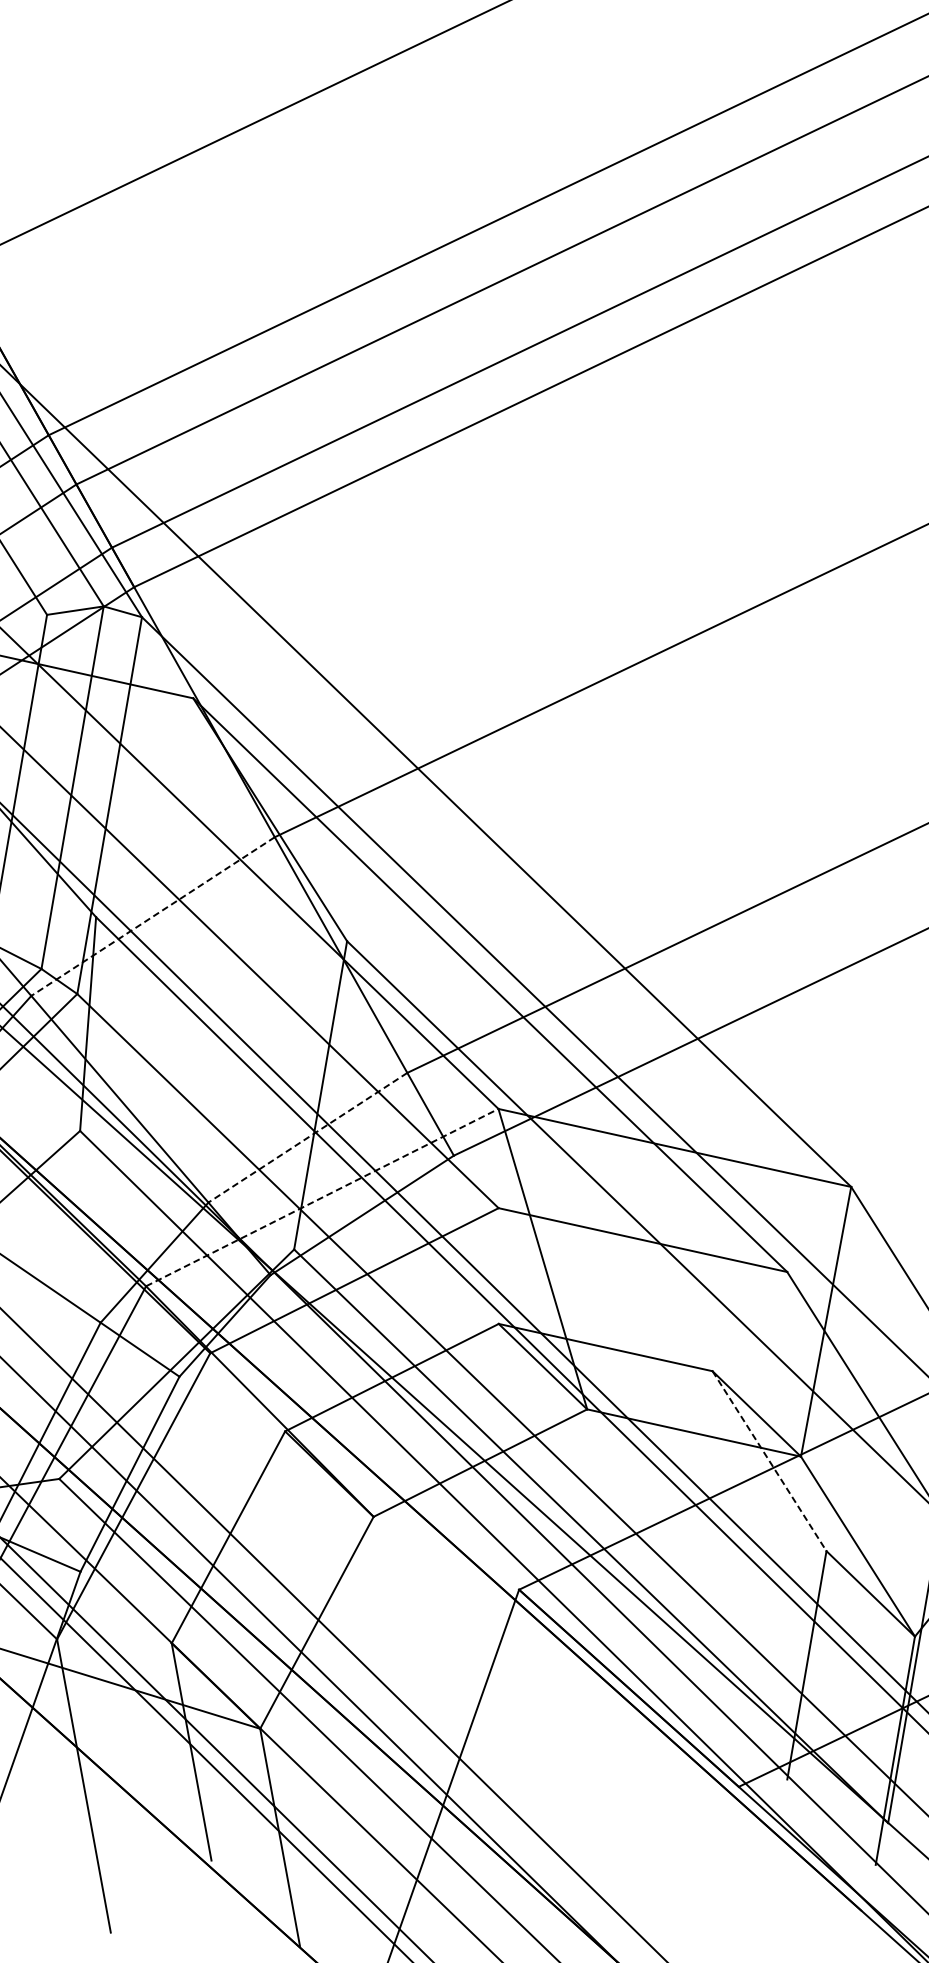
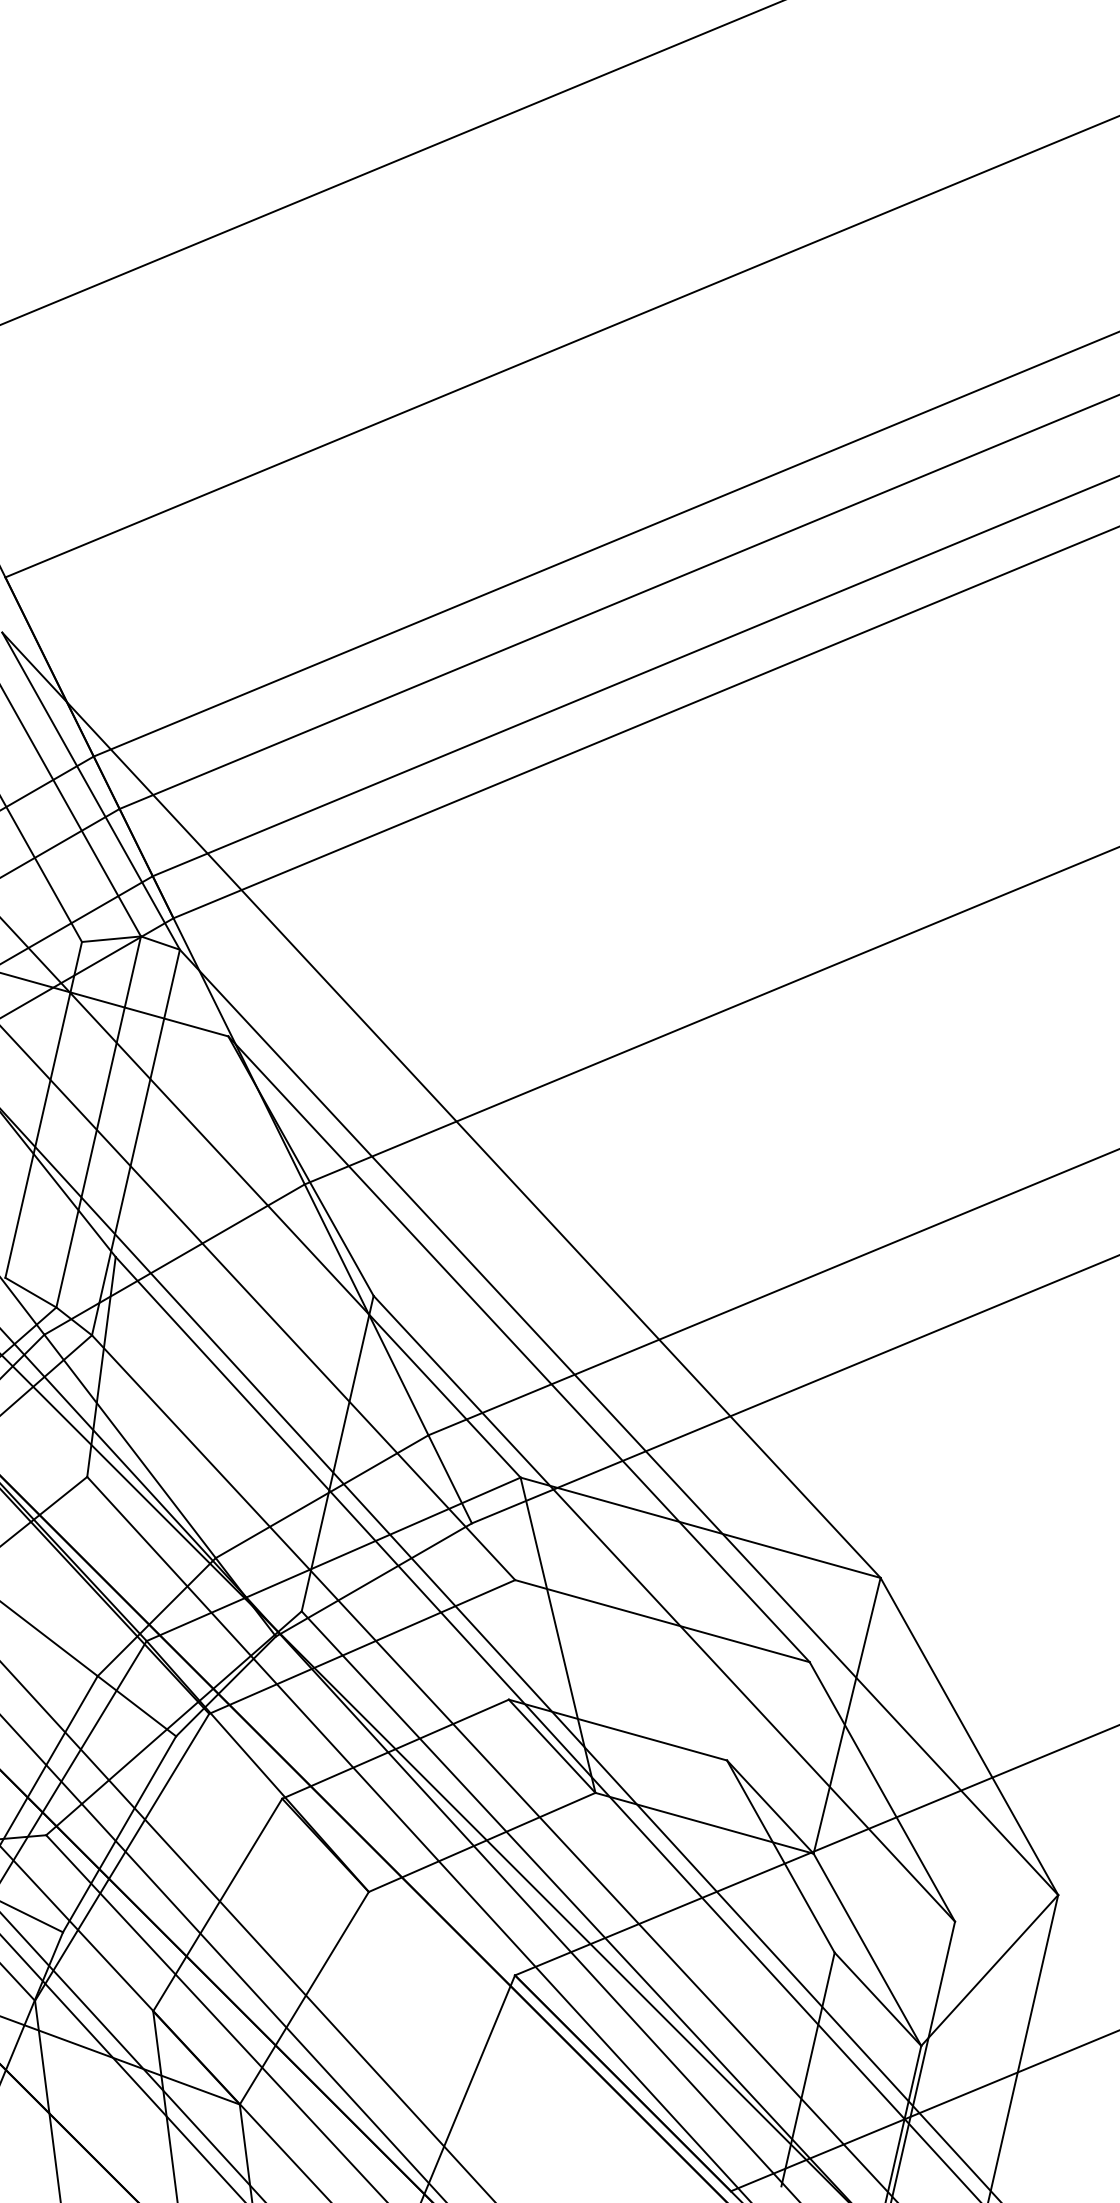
line: (152, 916) -> (174, 1259), dashed -> solid
line: (308, 1137) -> (322, 1496), dashed -> solid
line: (323, 1197) -> (334, 1559), dashed -> solid
line: (770, 1462) -> (781, 1857), dashed -> solid

